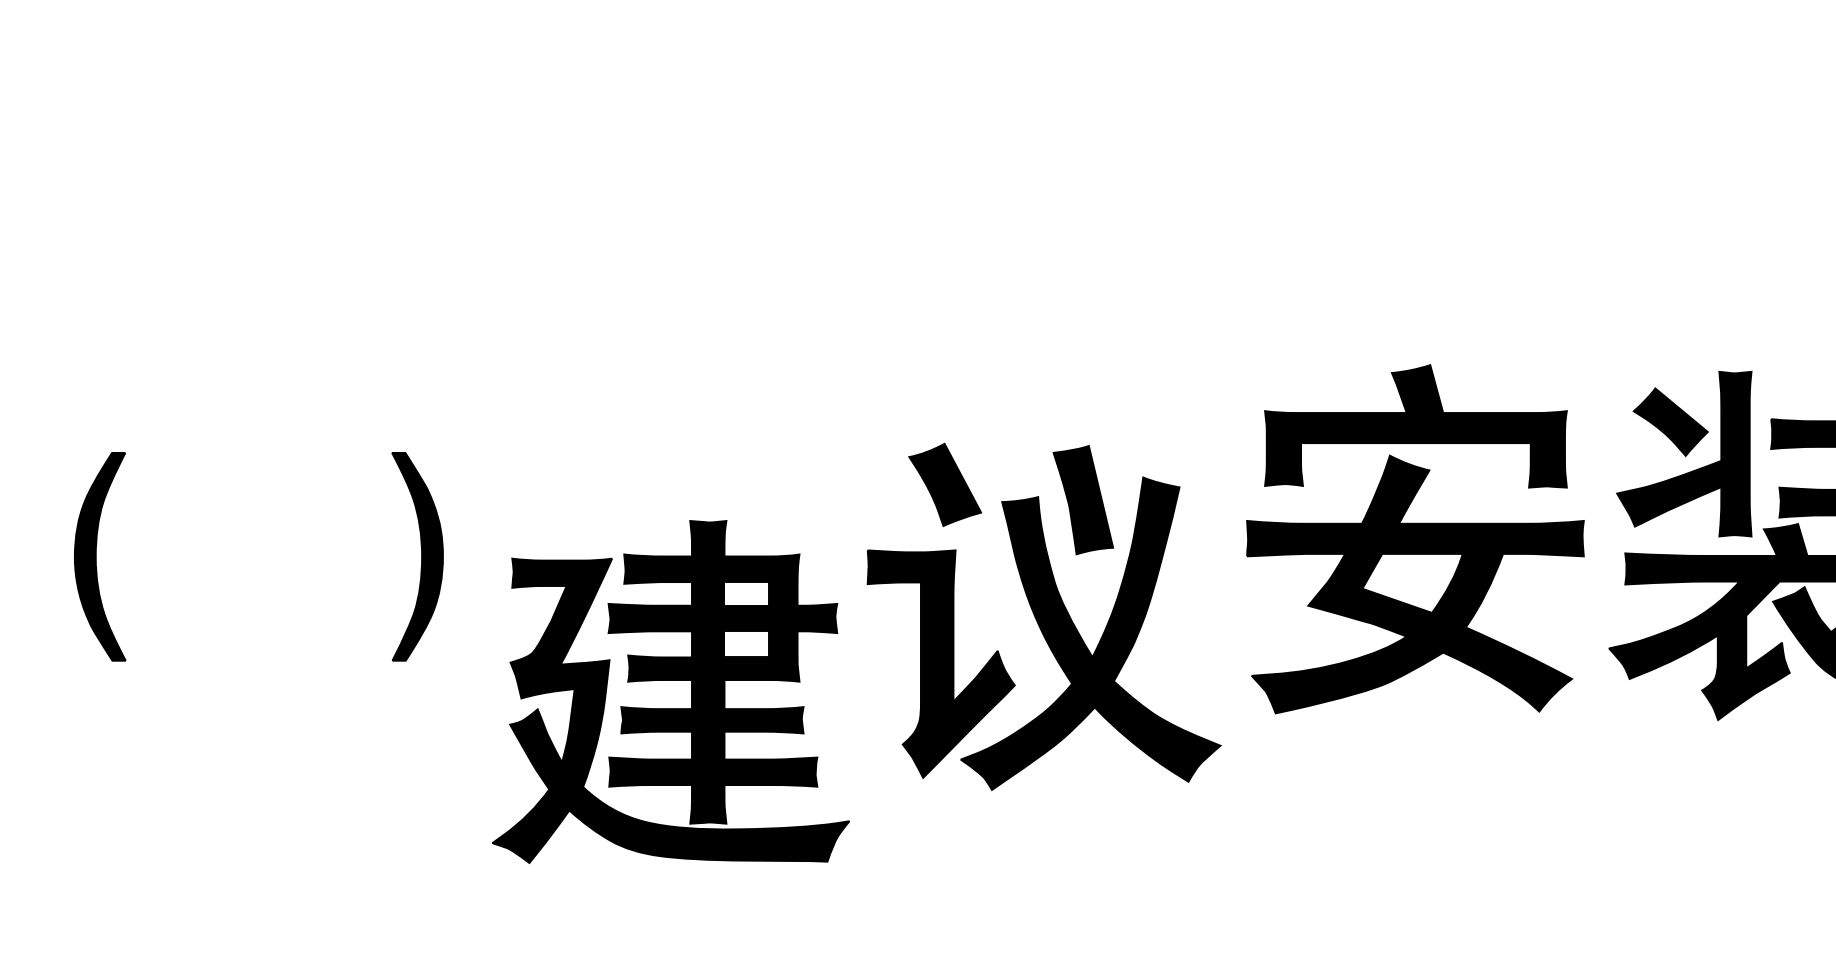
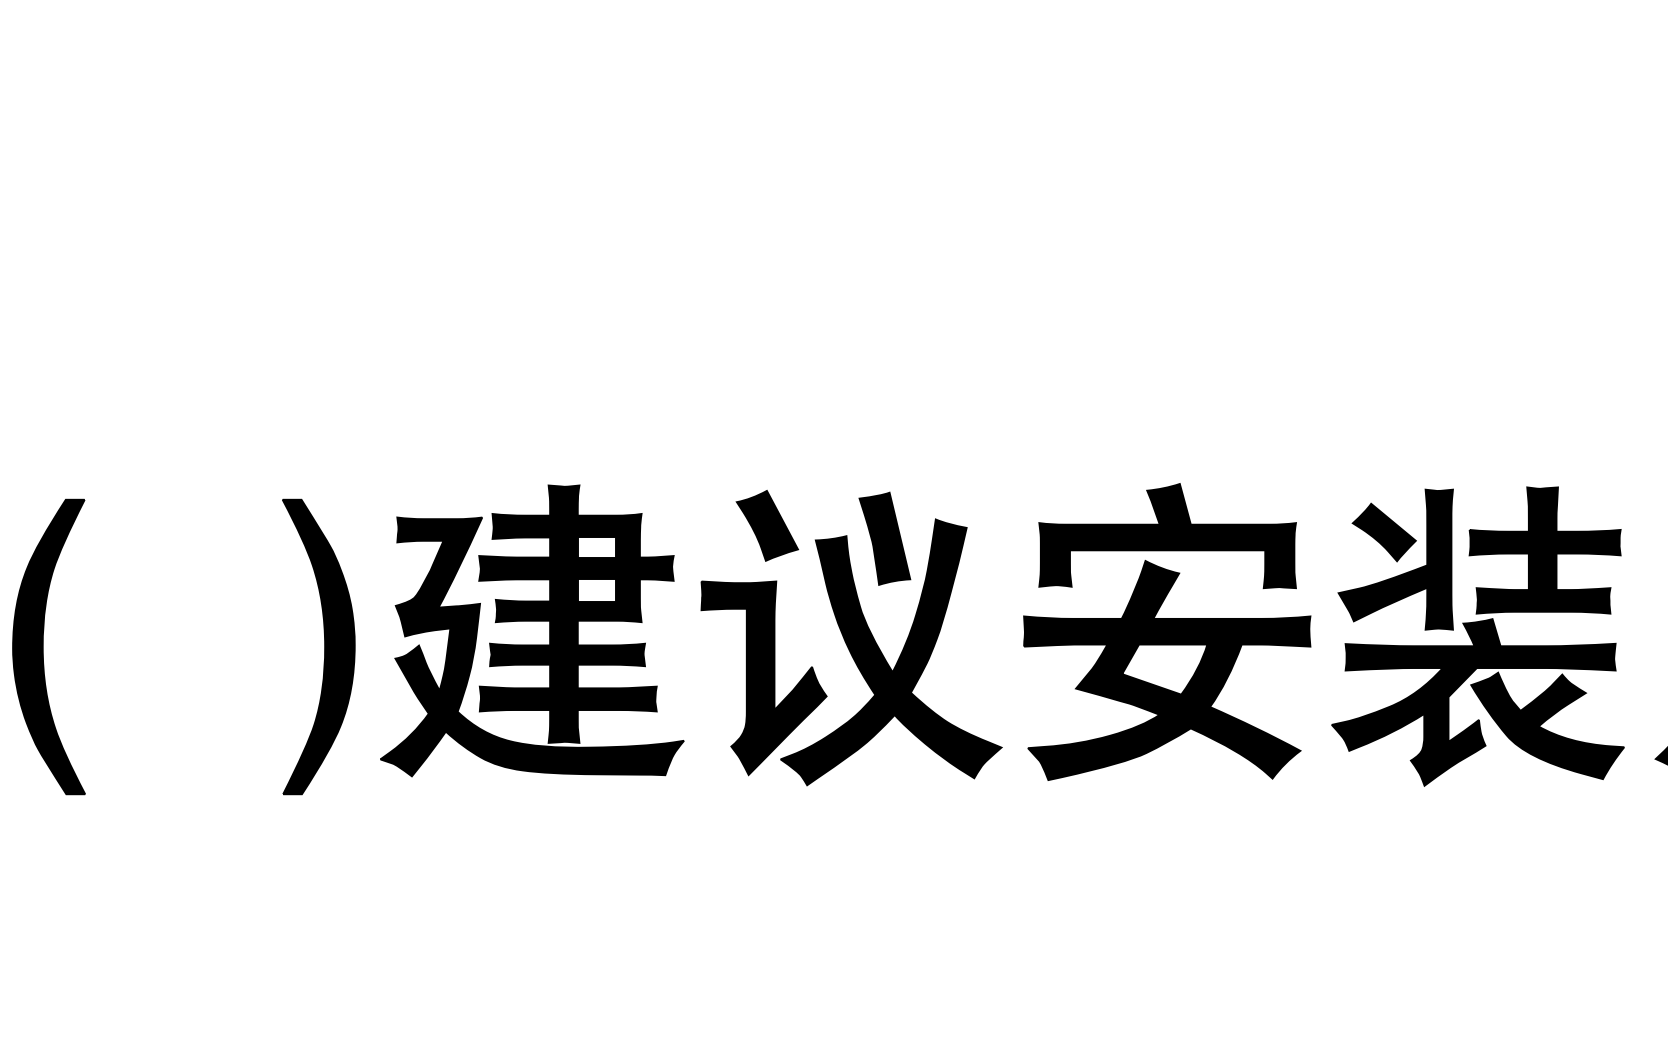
part: (99, 556) -> (48, 646), size x1.67
part: (417, 556) -> (318, 646), size x1.67
part: (1044, 617) -> (851, 638), moved
part: (671, 680) -> (532, 621), moved

